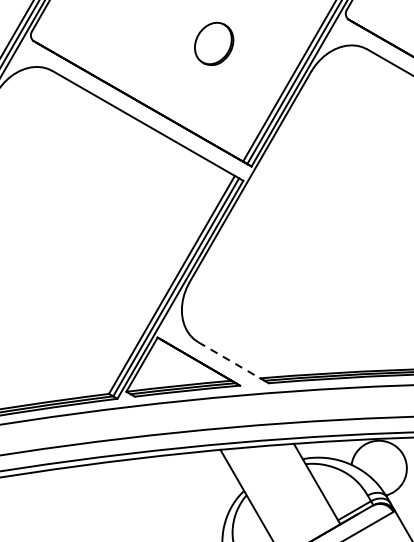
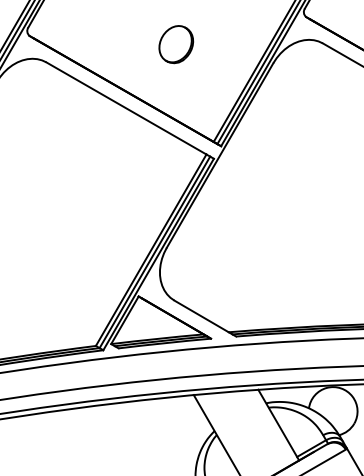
part: (214, 43) -> (176, 44), moved
line: (229, 360) -> (201, 316), dashed -> solid

